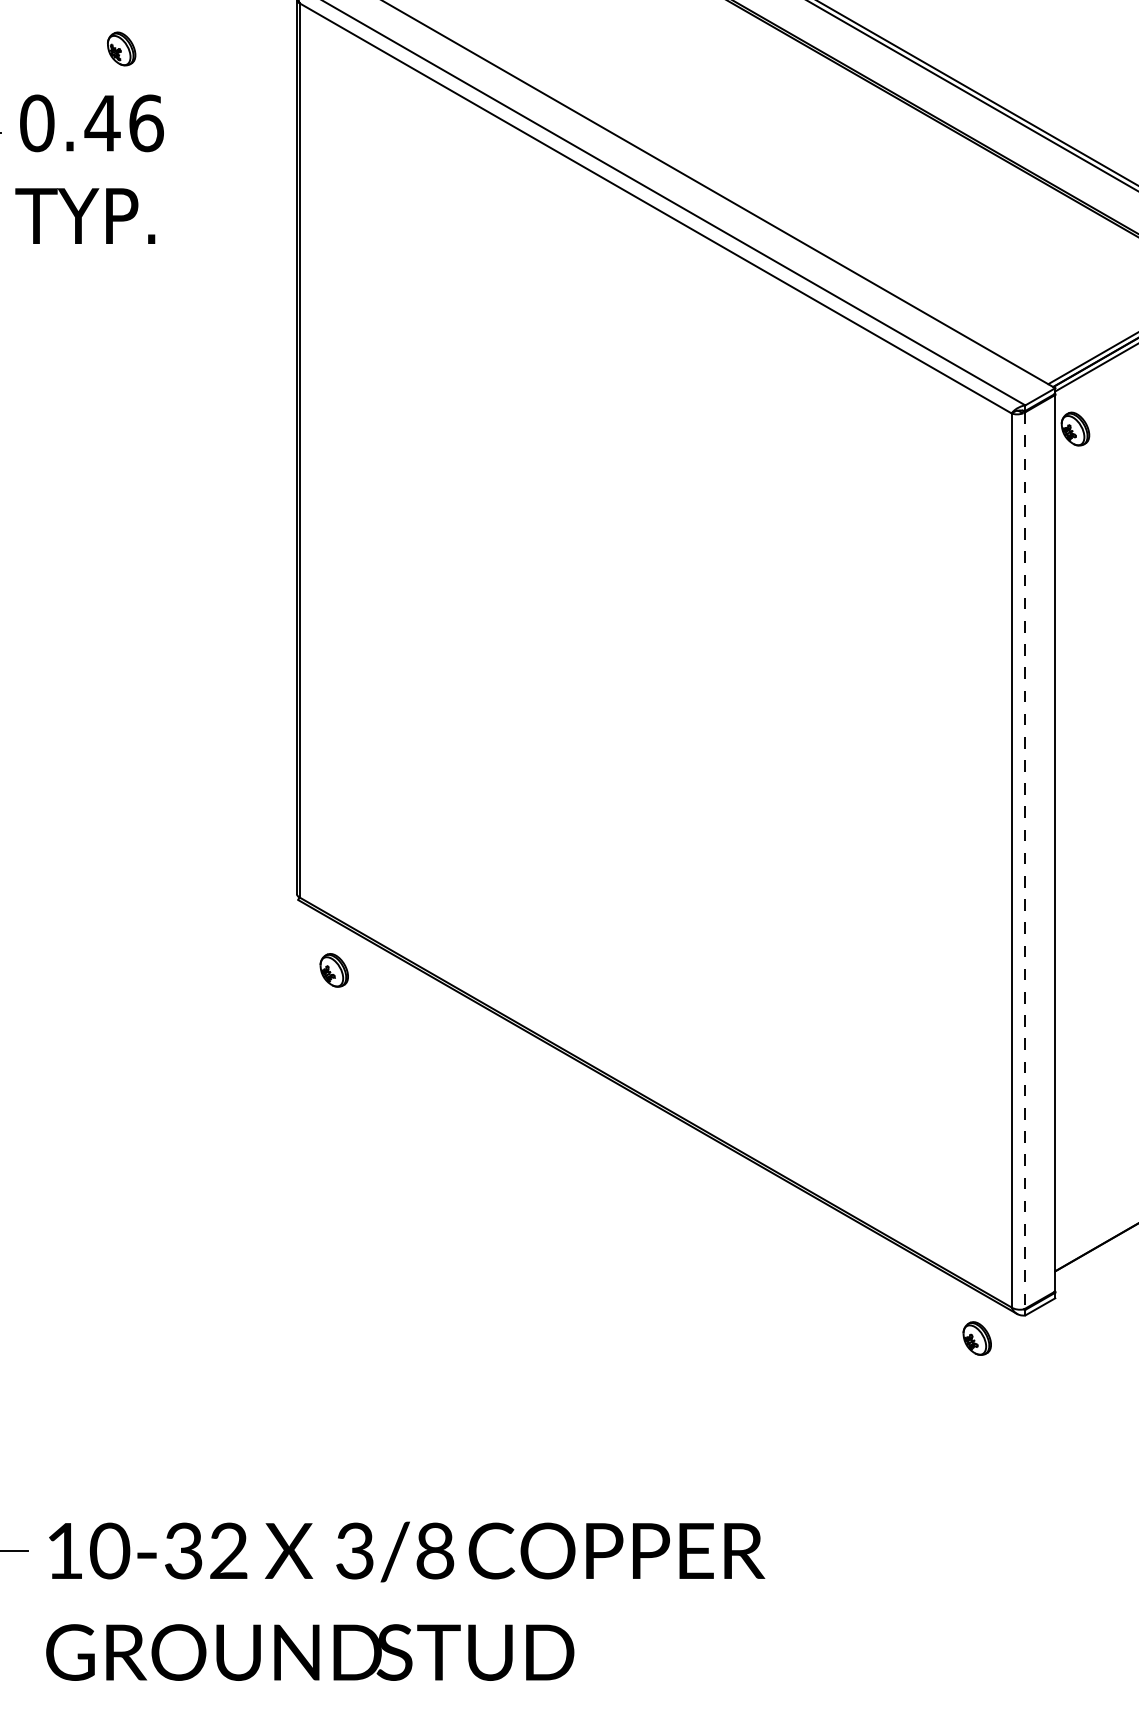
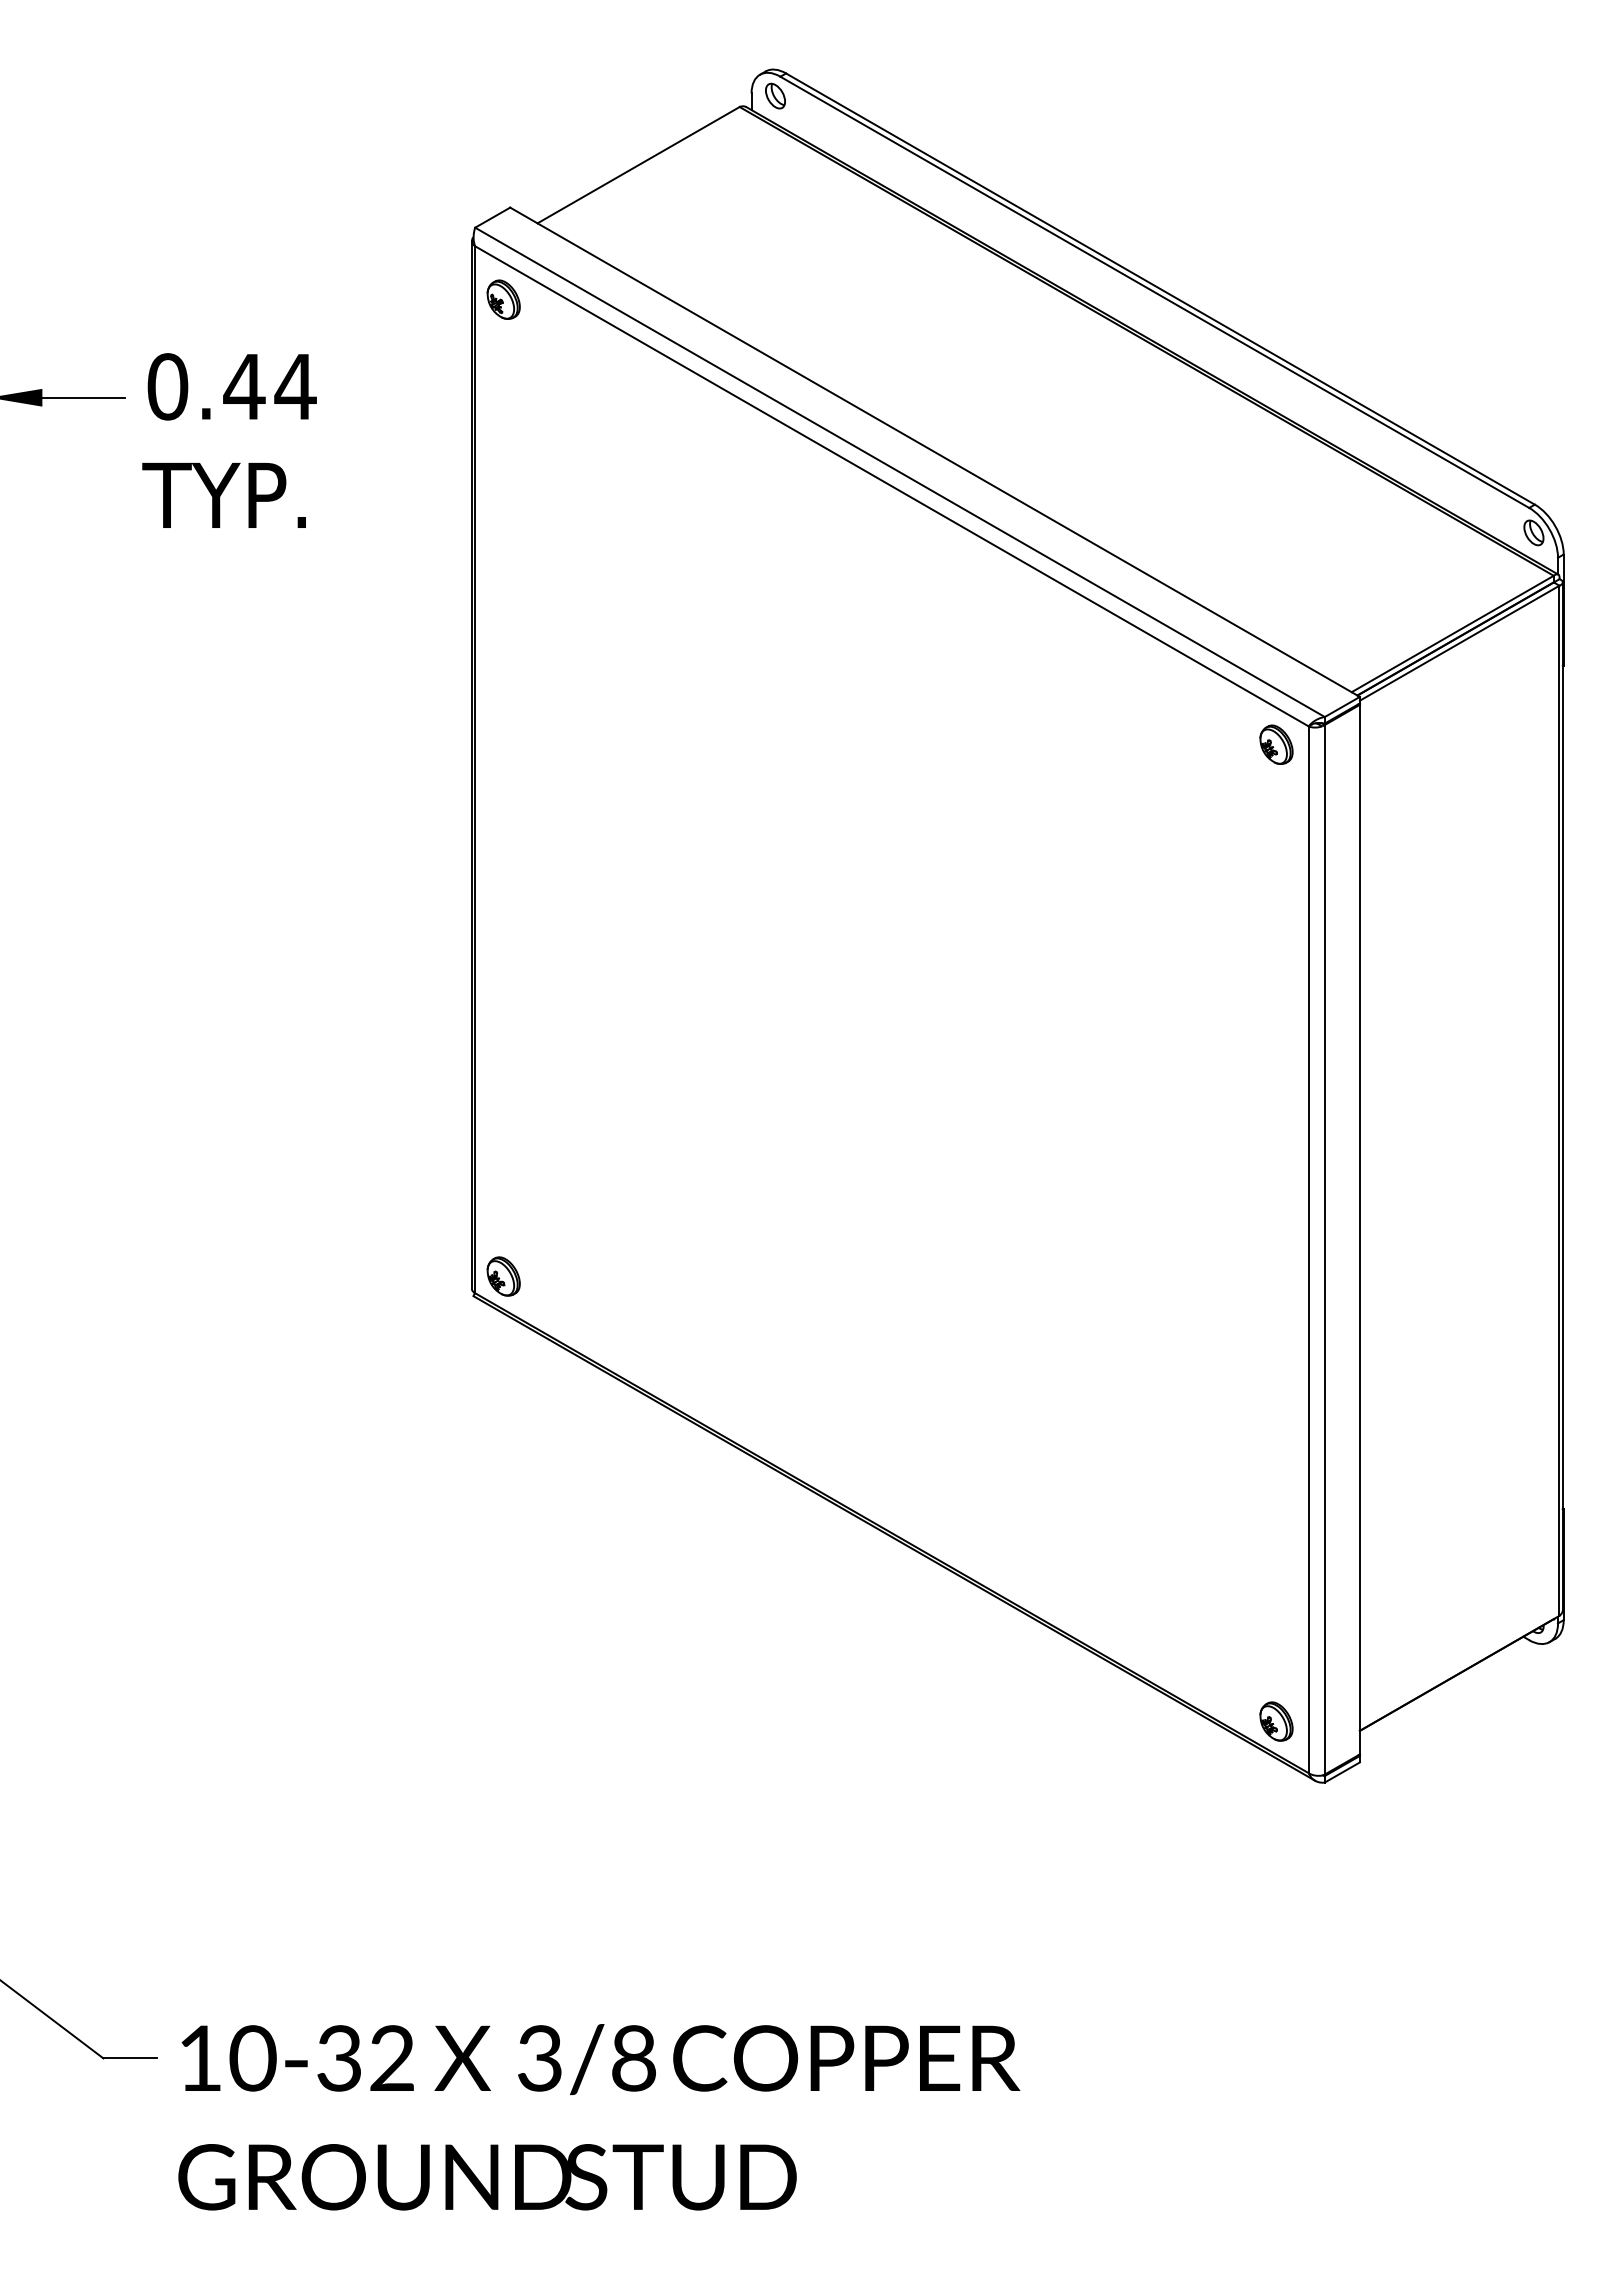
part: (121, 48) -> (503, 299), moved
text: (146, 123) -> (295, 386), 0.46 -> 0.44
part: (1075, 428) -> (1276, 744), moved
line: (1025, 860) -> (1324, 1249), dashed -> solid
part: (334, 970) -> (503, 1276), moved
part: (977, 1338) -> (1276, 1721), moved

